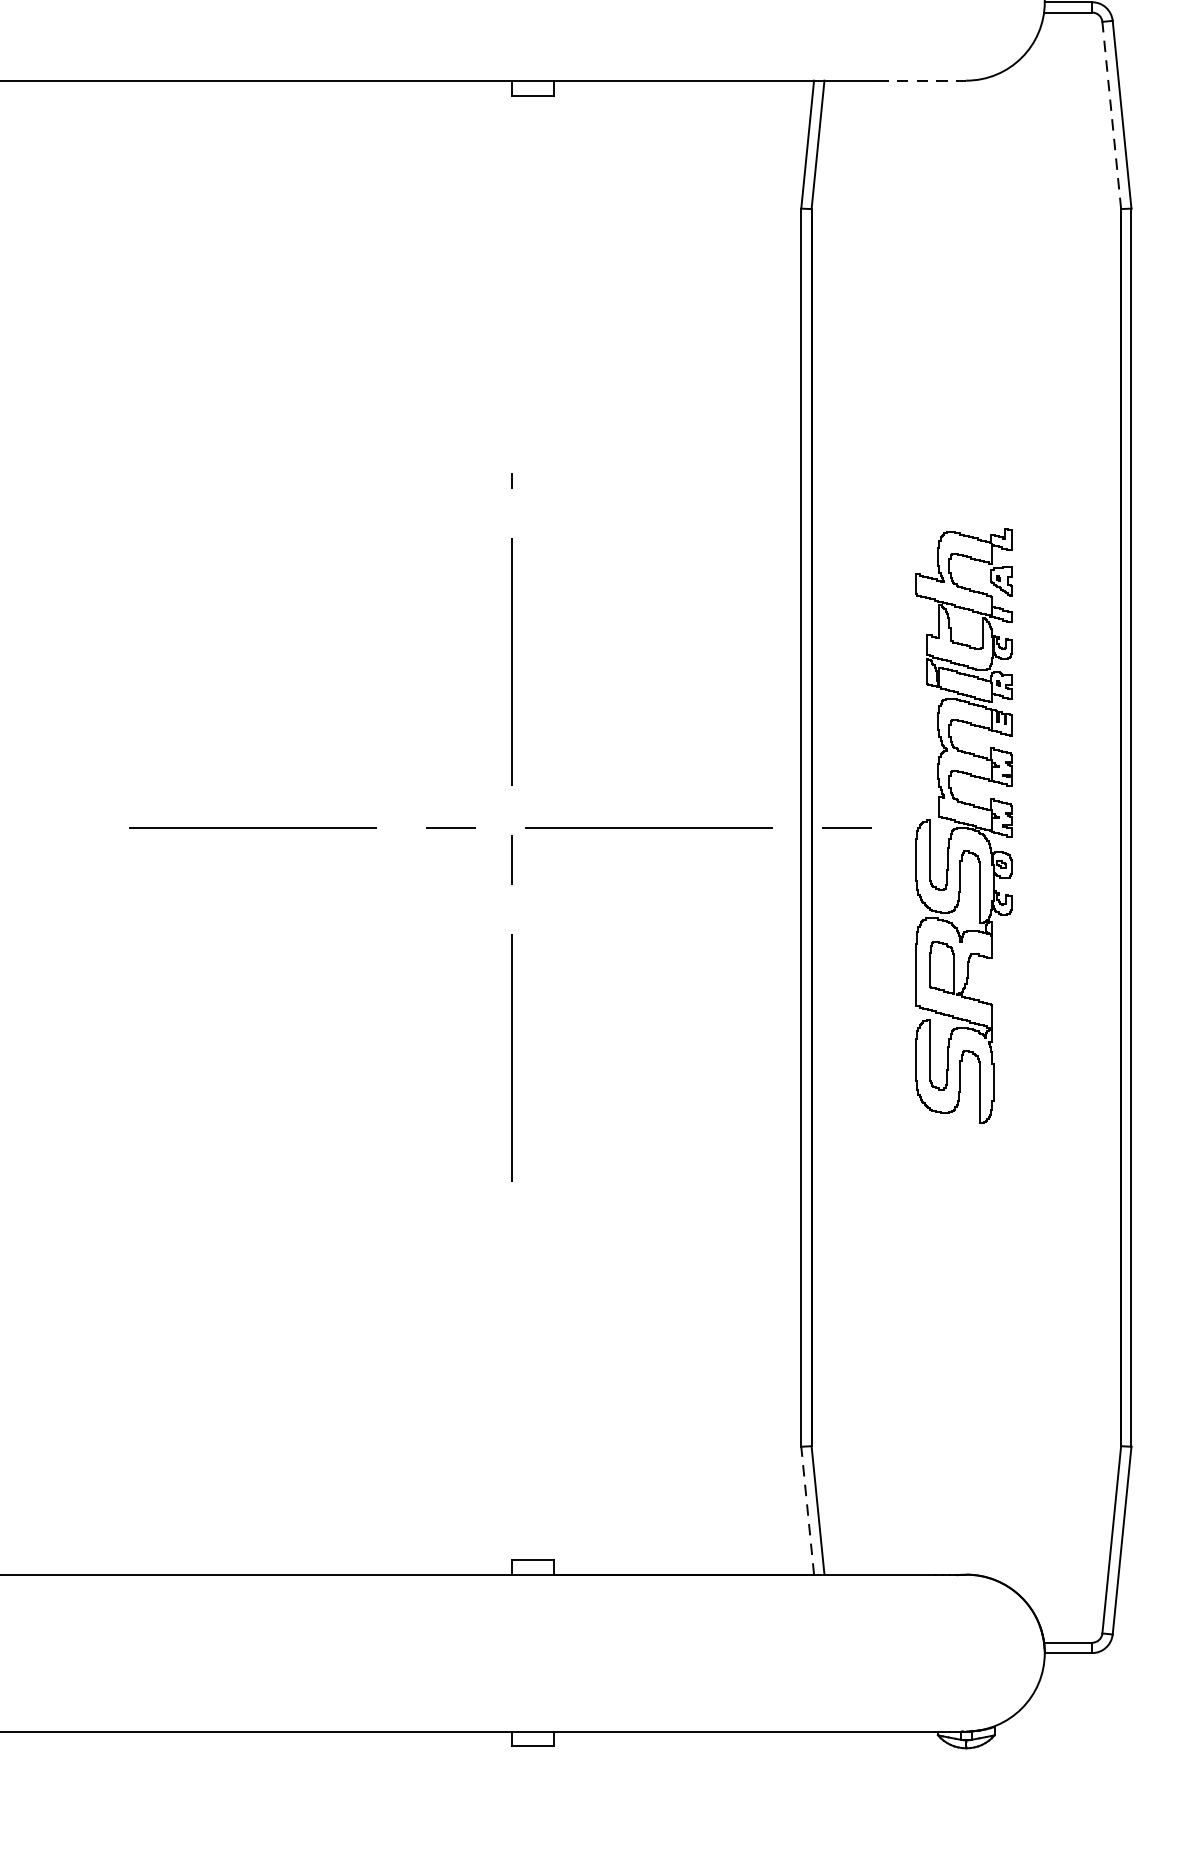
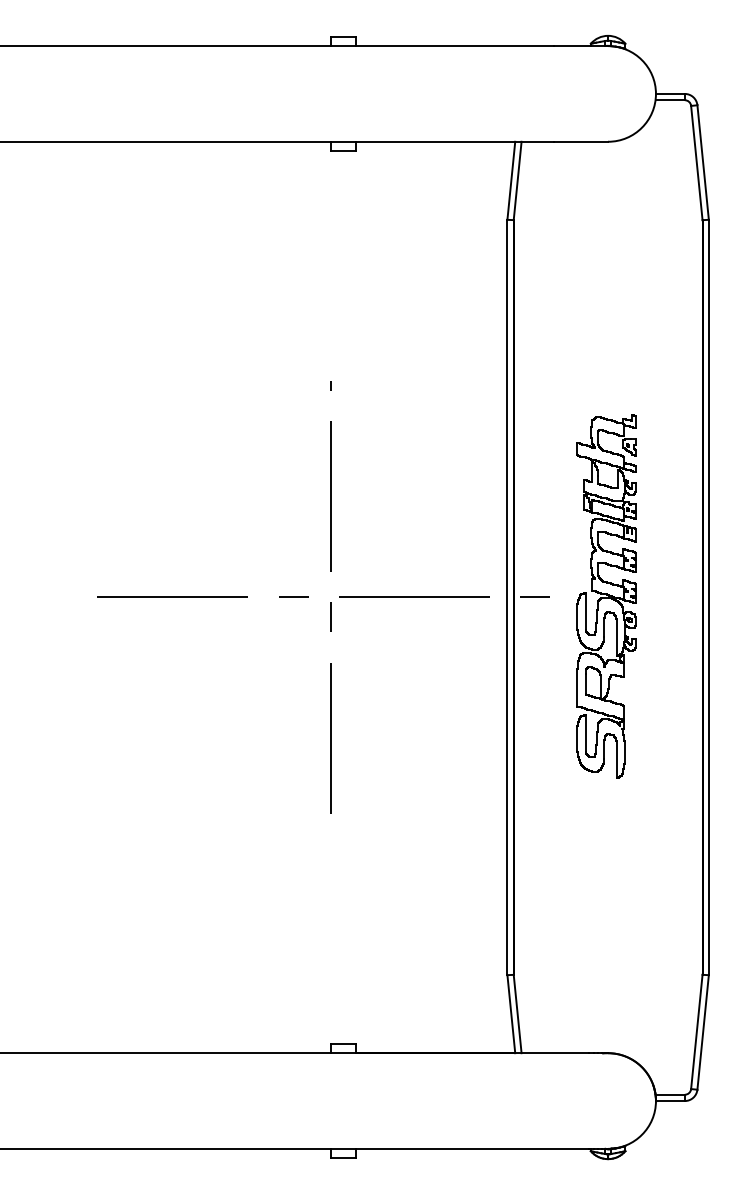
line: (922, 80) -> (581, 141), dashed -> solid
line: (1111, 114) -> (696, 162), dashed -> solid
line: (807, 1509) -> (511, 1013), dashed -> solid

